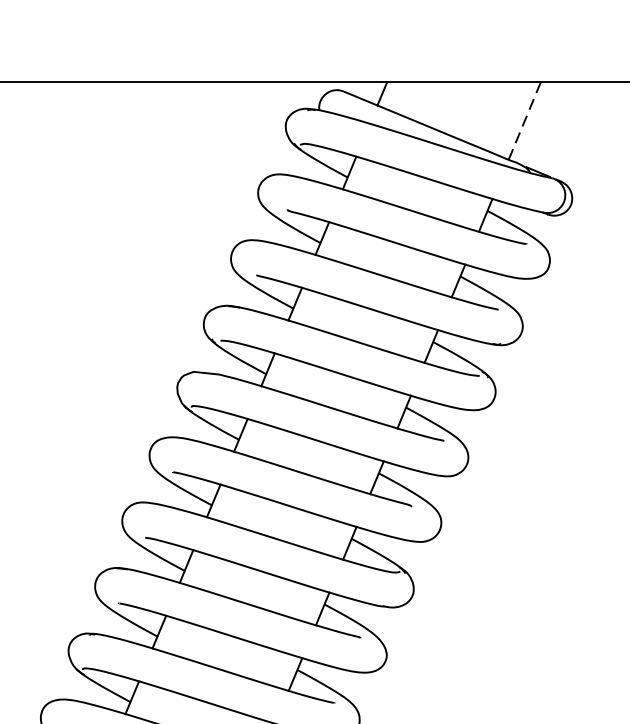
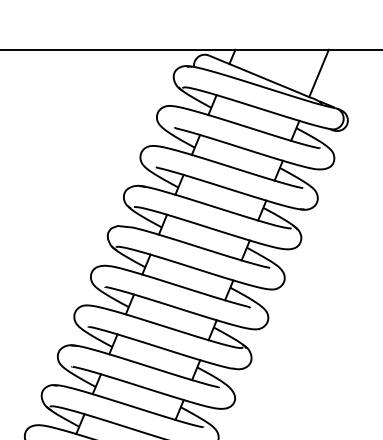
line: (525, 121) -> (319, 73), dashed -> solid

